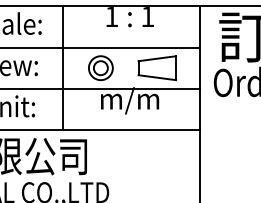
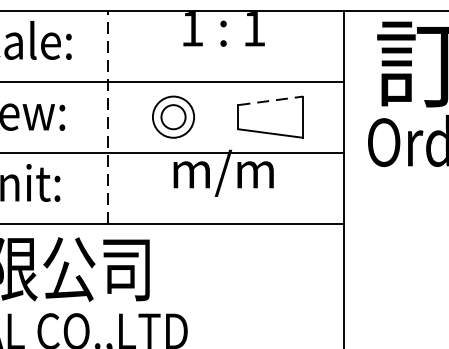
line: (157, 58) -> (270, 100), solid -> dashed
line: (62, 68) -> (107, 117), solid -> dashed

